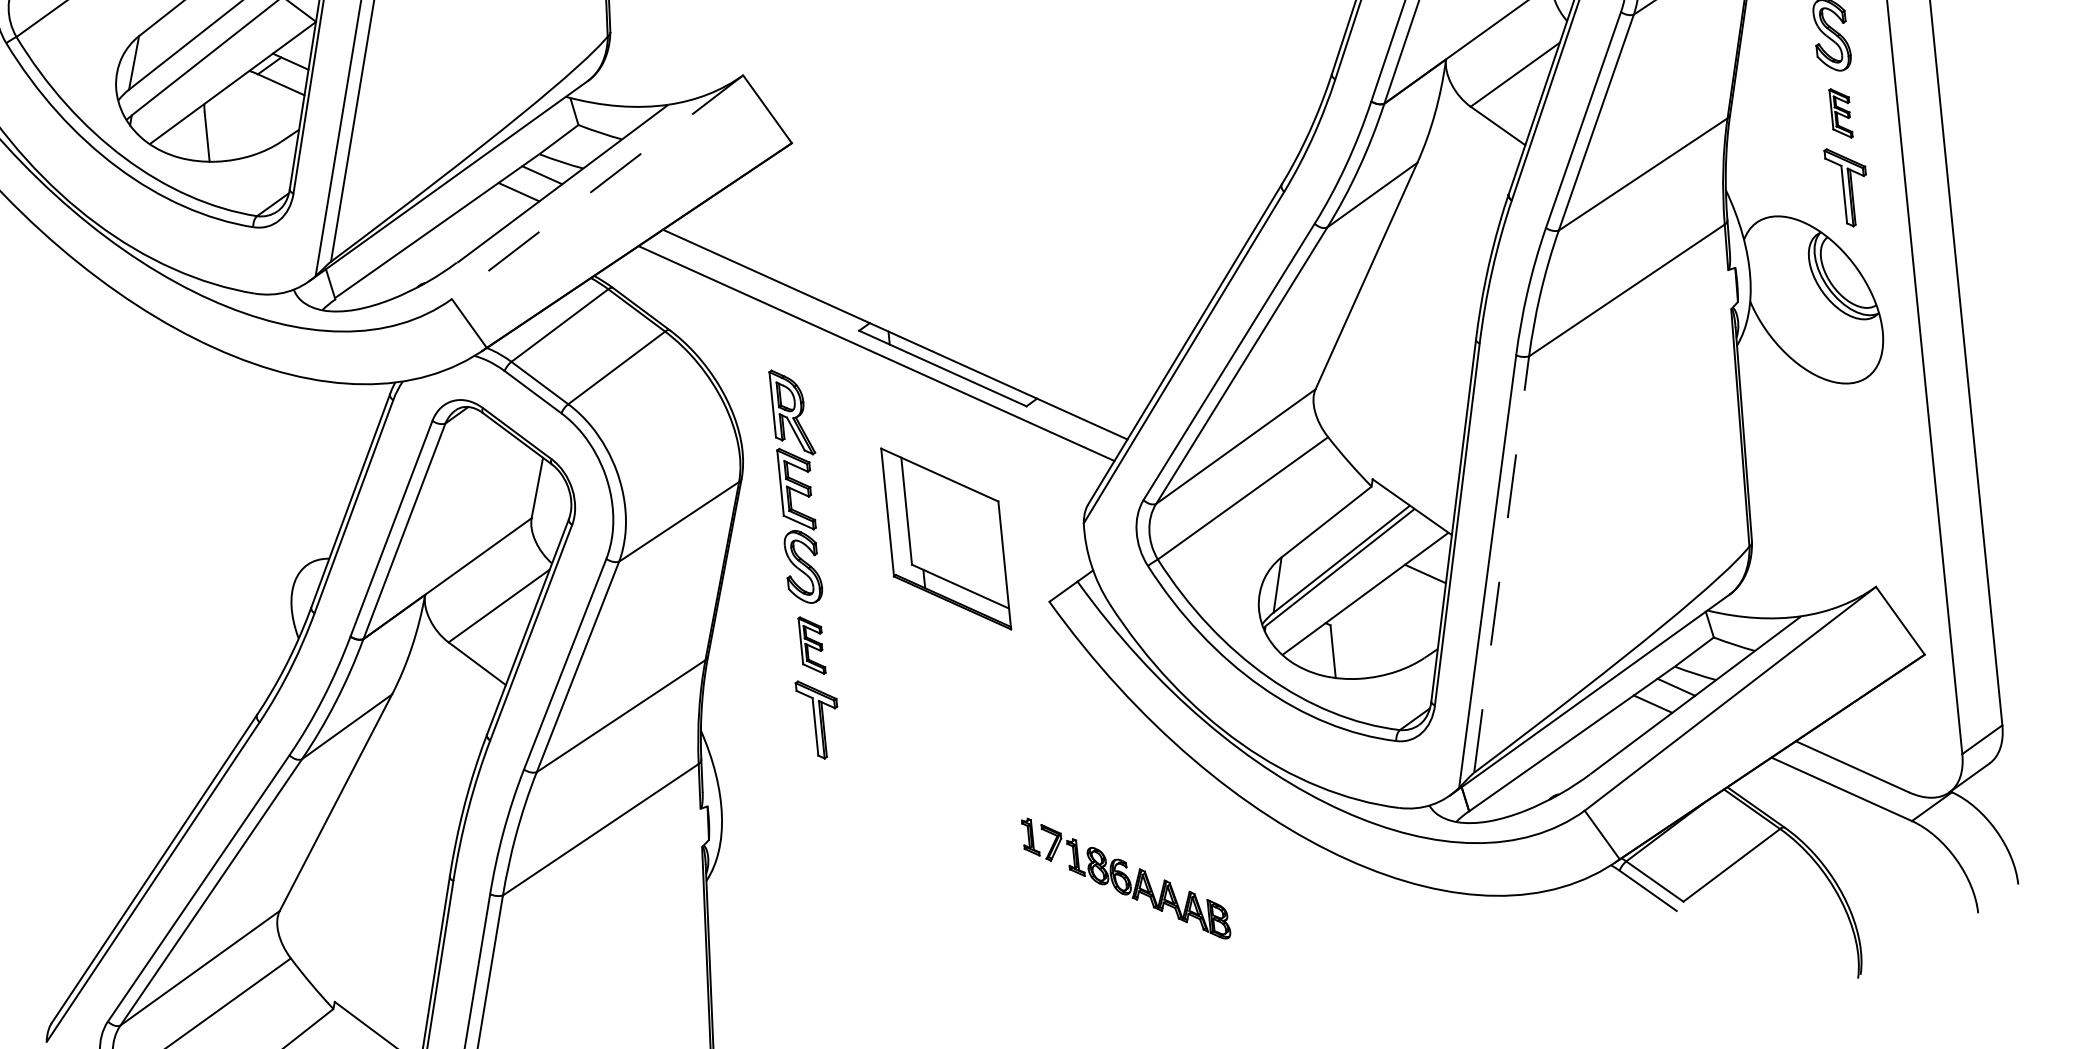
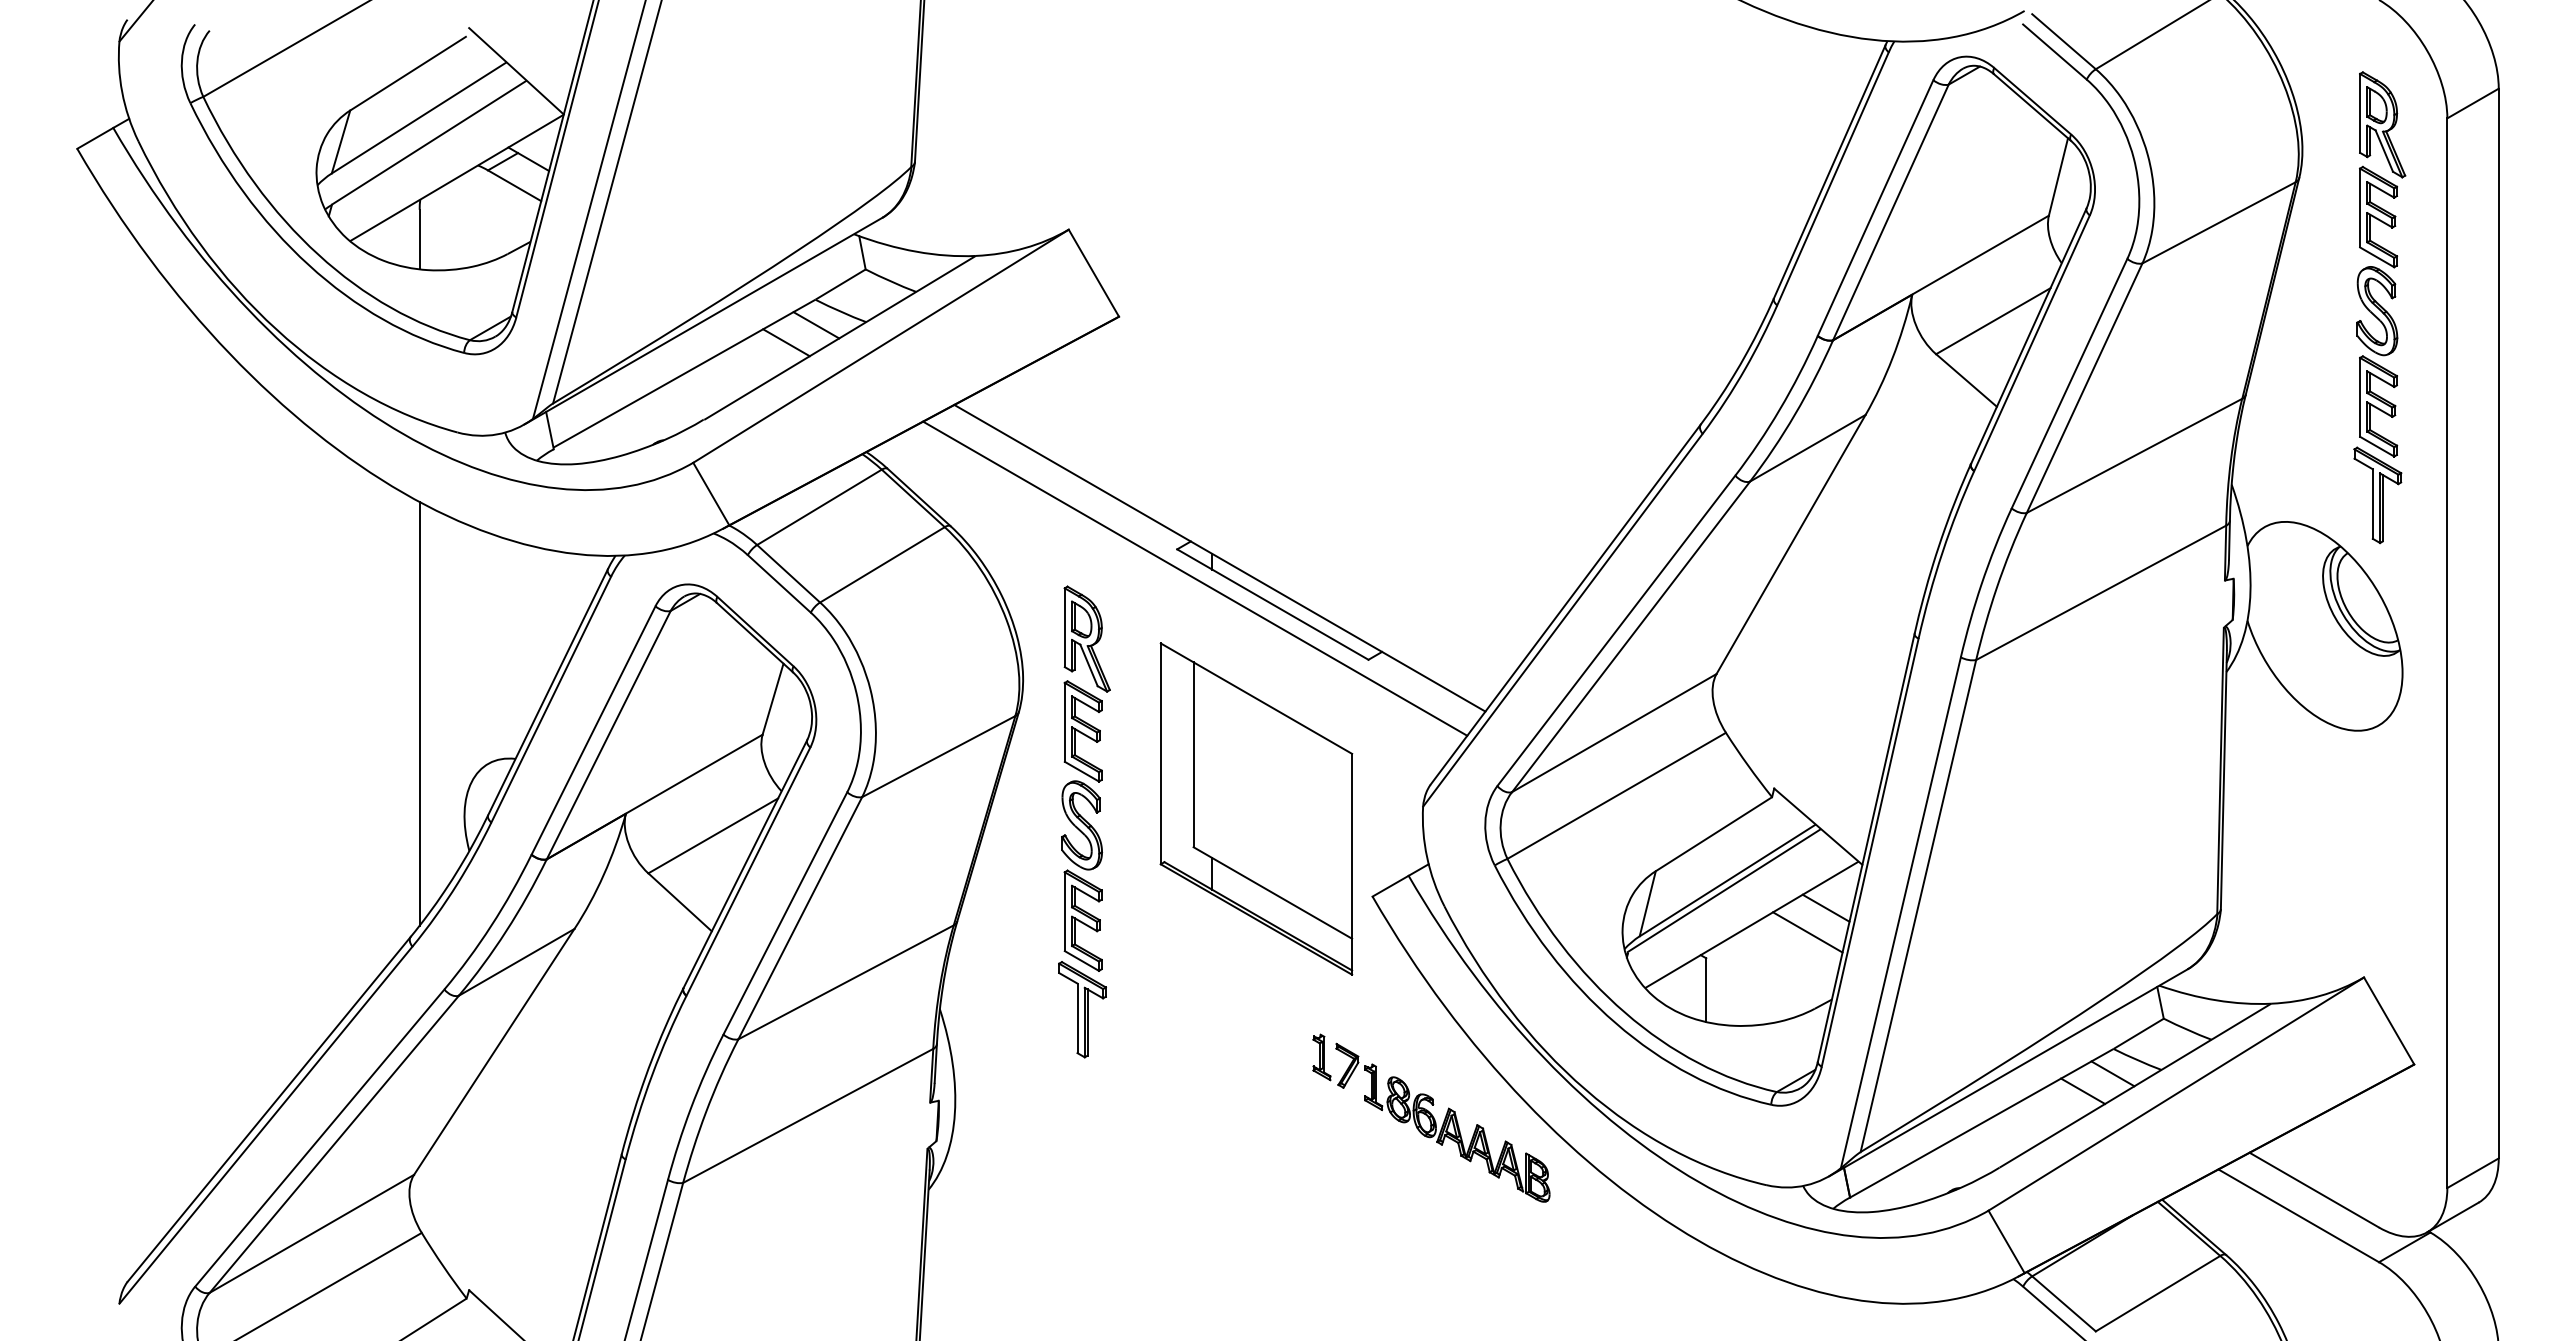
part: (1840, 113) -> (2378, 406), size x1.67
line: (597, 187) -> (881, 346), dashed -> solid
line: (246, 529) -> (419, 713), added
part: (946, 538) -> (1256, 808), size x1.43
line: (1501, 564) -> (1918, 906), dashed -> solid
line: (1412, 595) -> (1807, 932), added
part: (811, 645) -> (1082, 920), size x1.43
part: (1126, 878) -> (1431, 1117), moved

